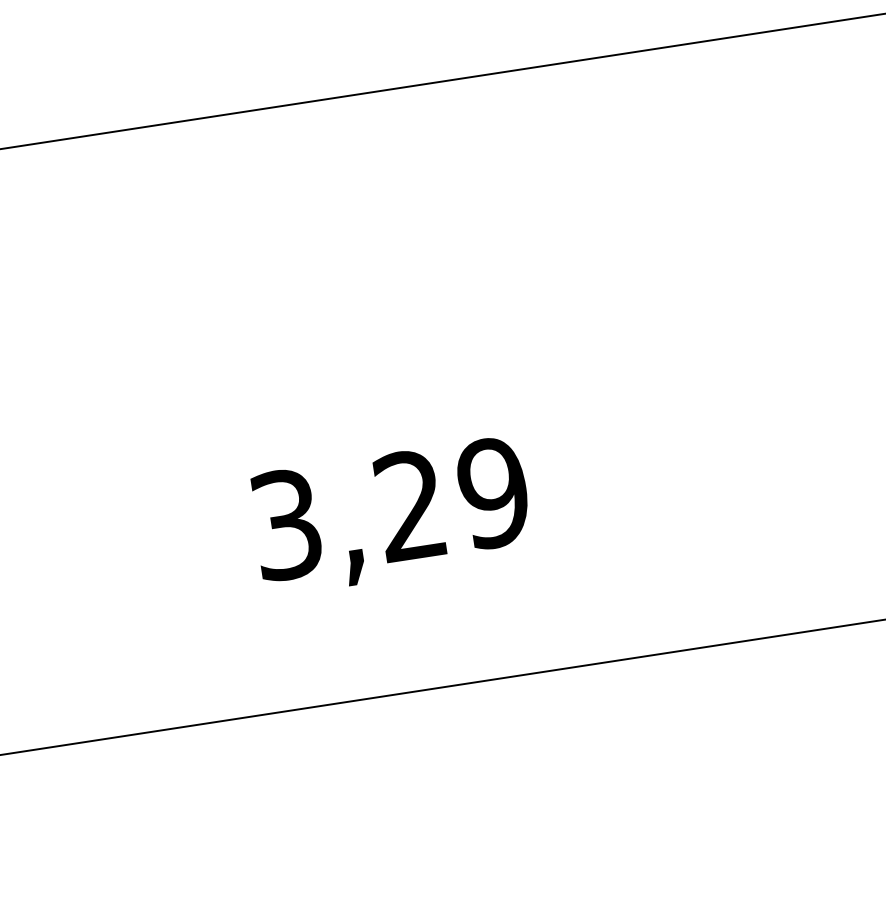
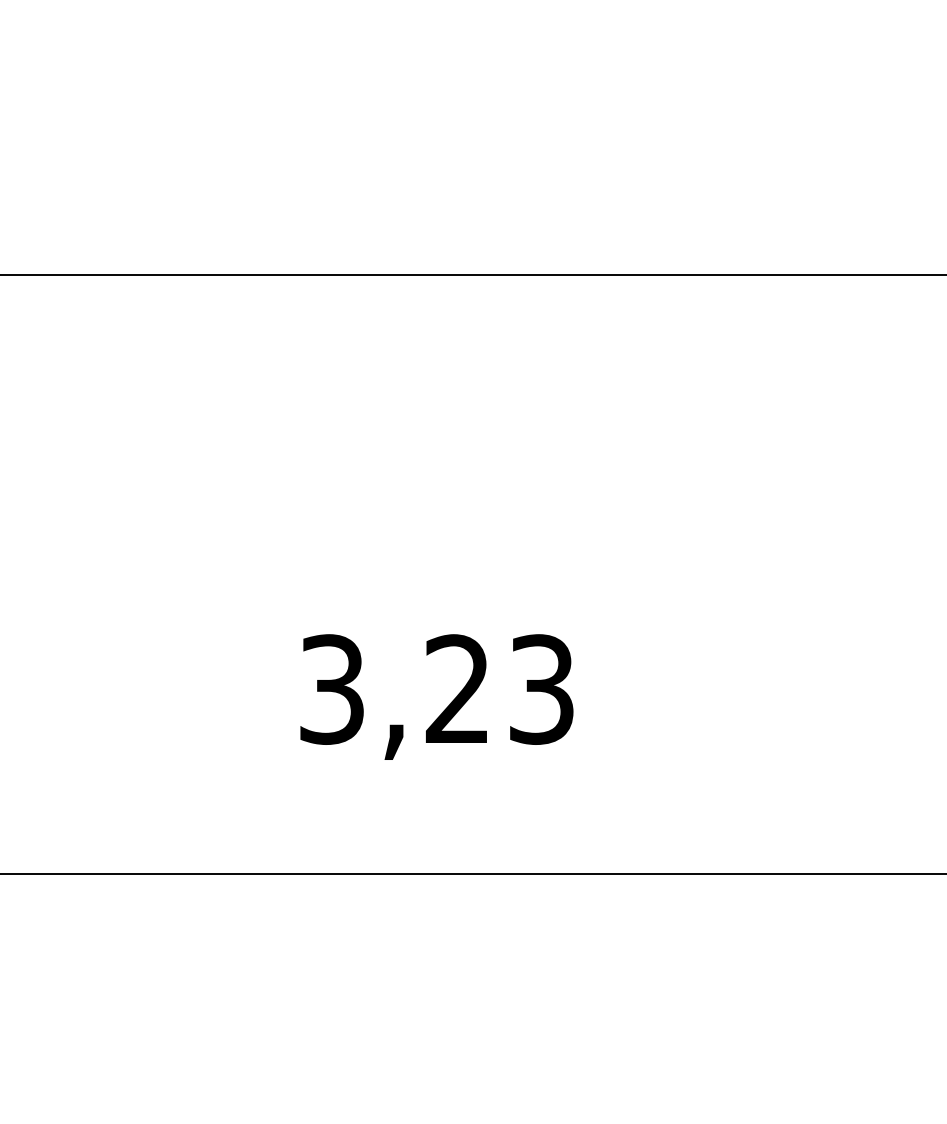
text: (493, 493) -> (541, 689), 3,29 -> 3,23

